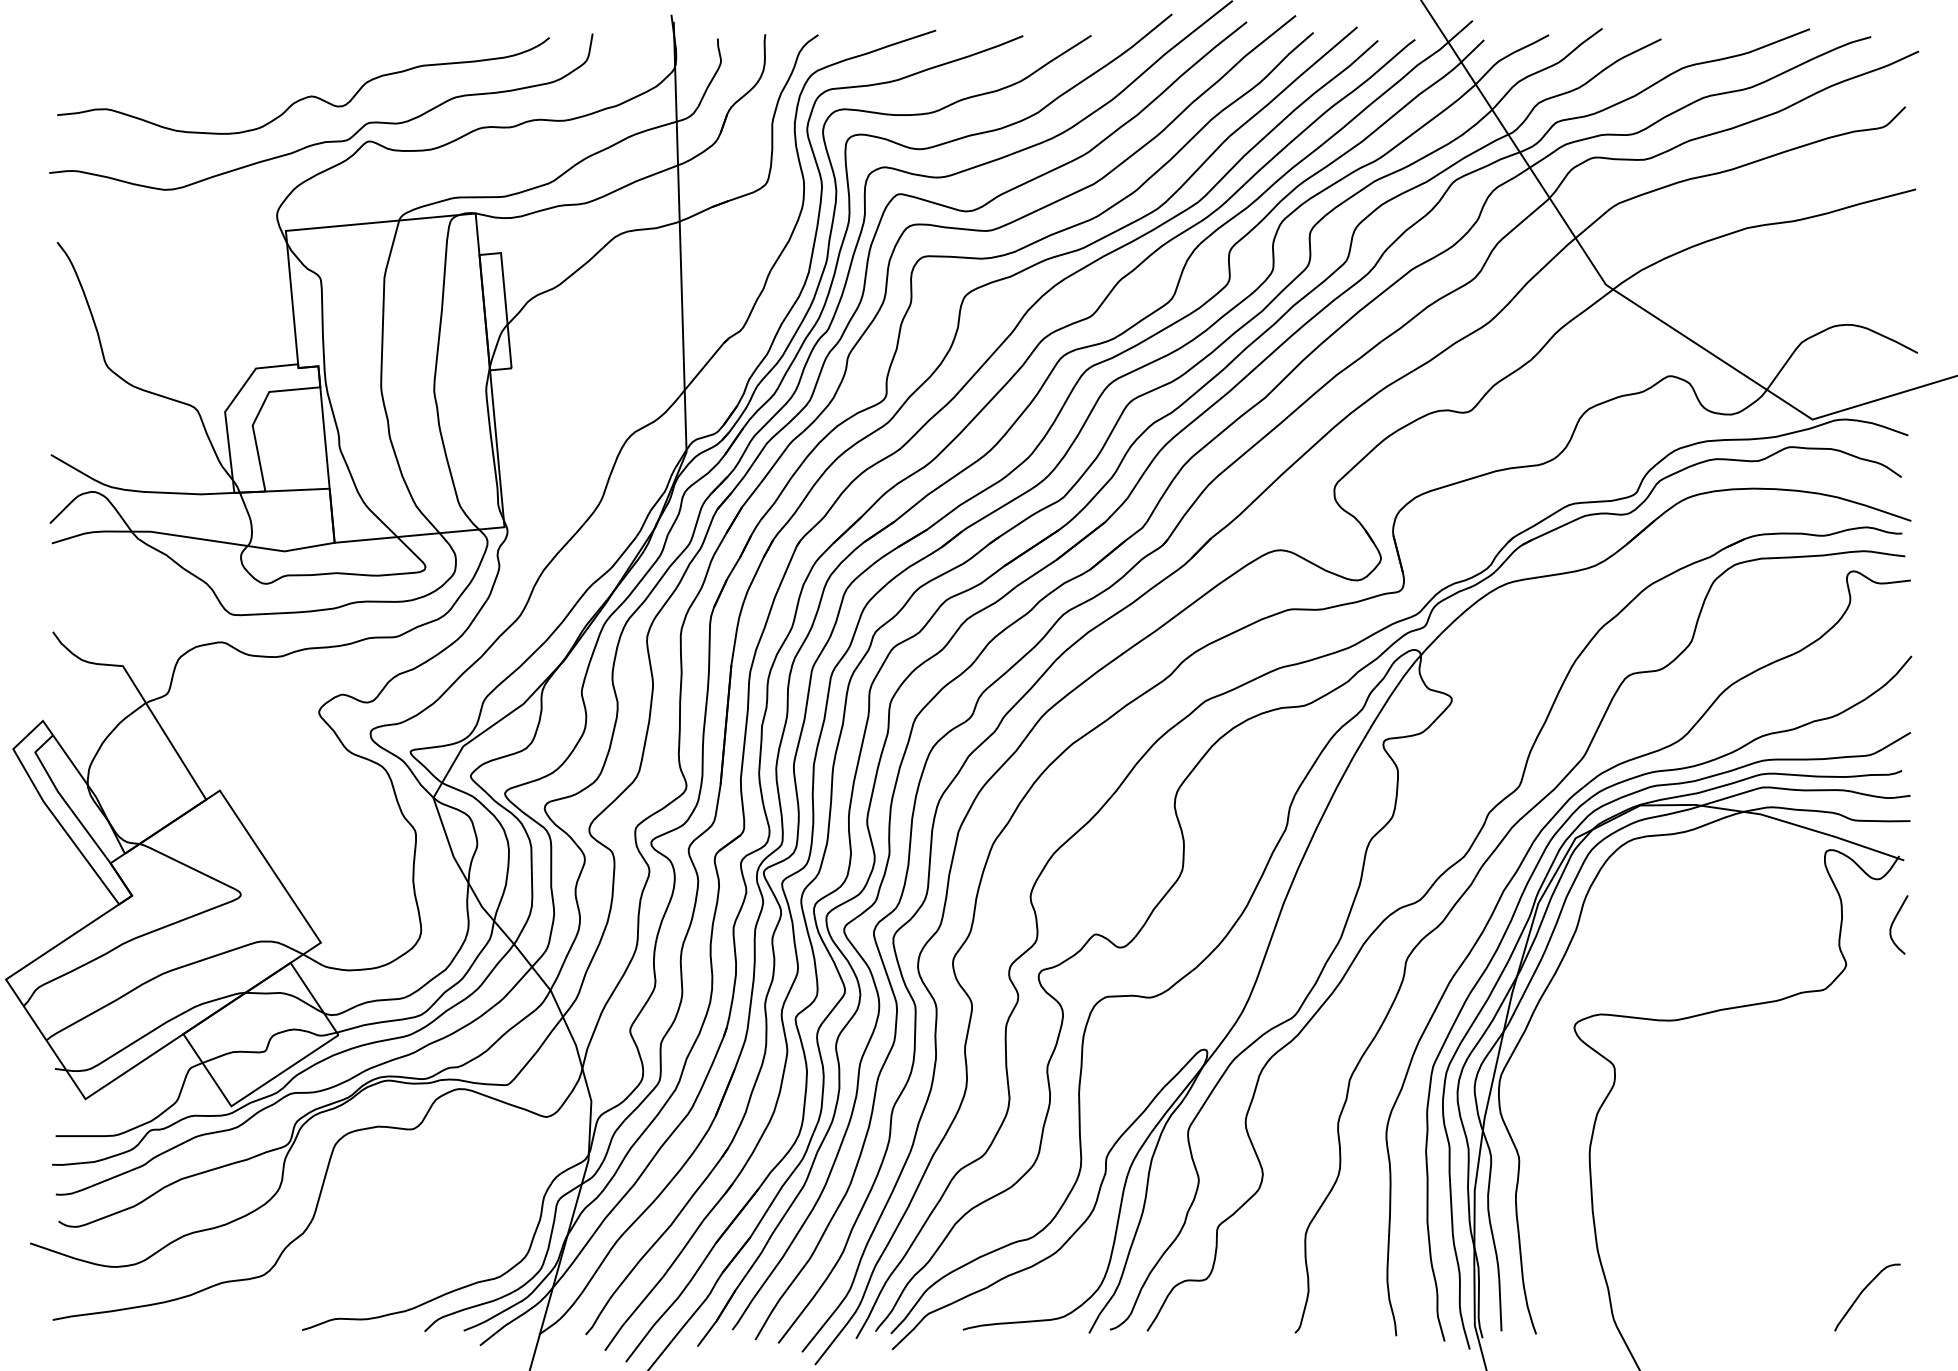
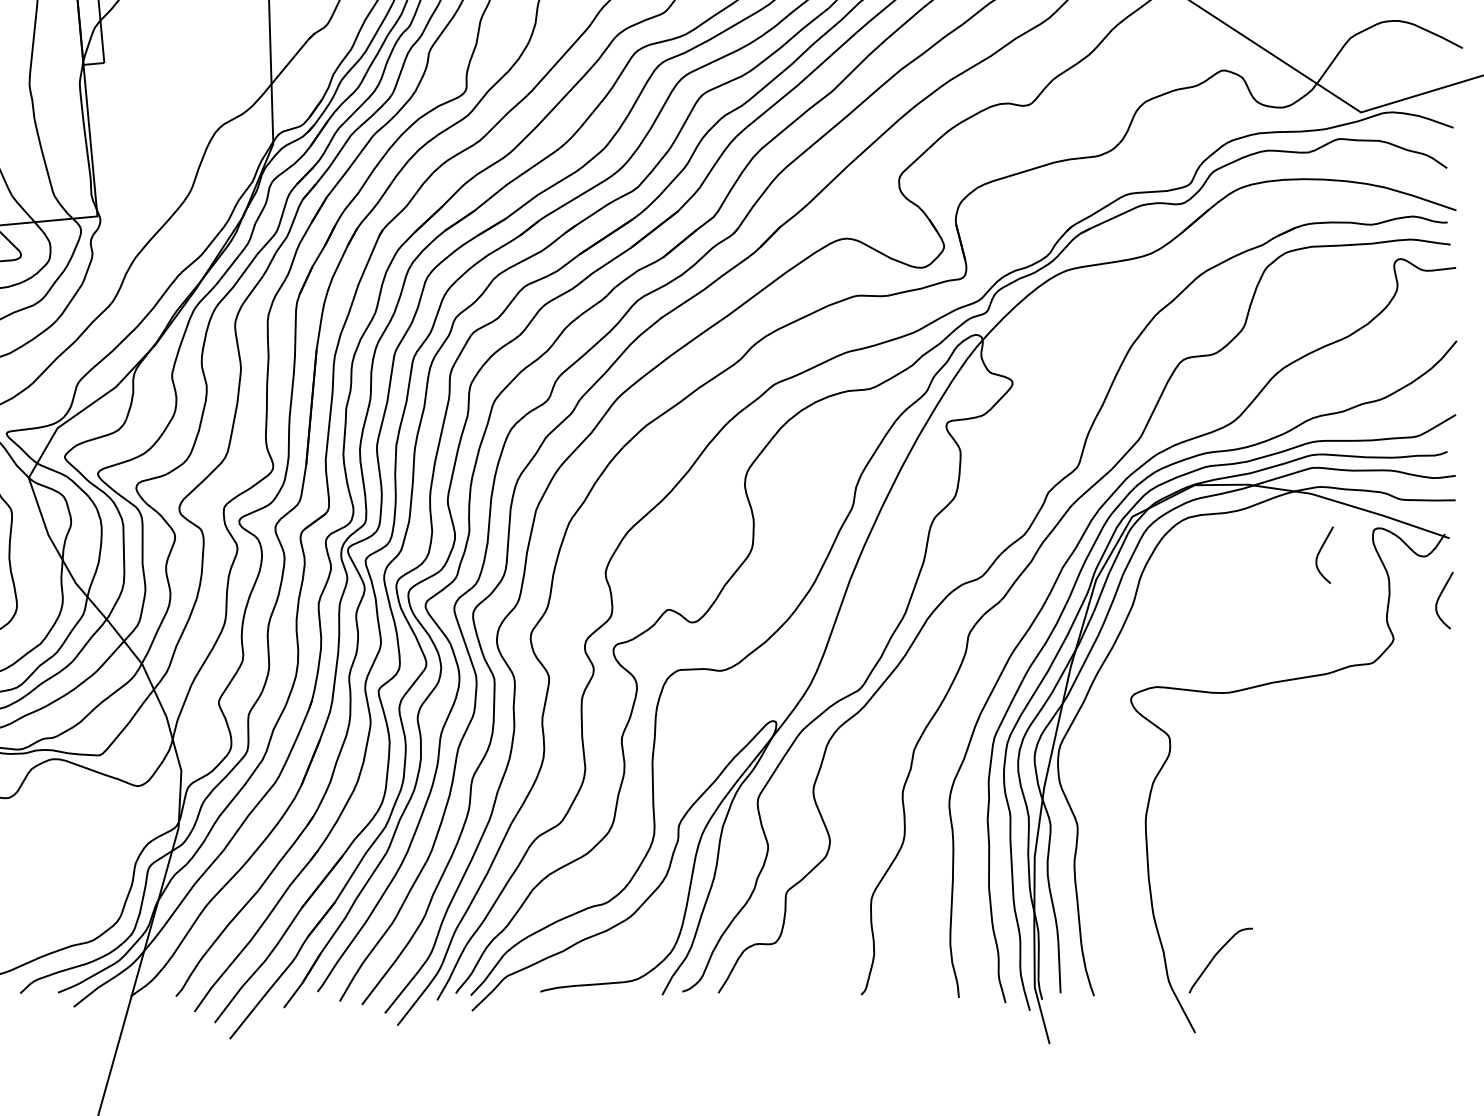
curve: (1770, 874) -> (1320, 551), added
curve: (1861, 1294) -> (1215, 957), moved

